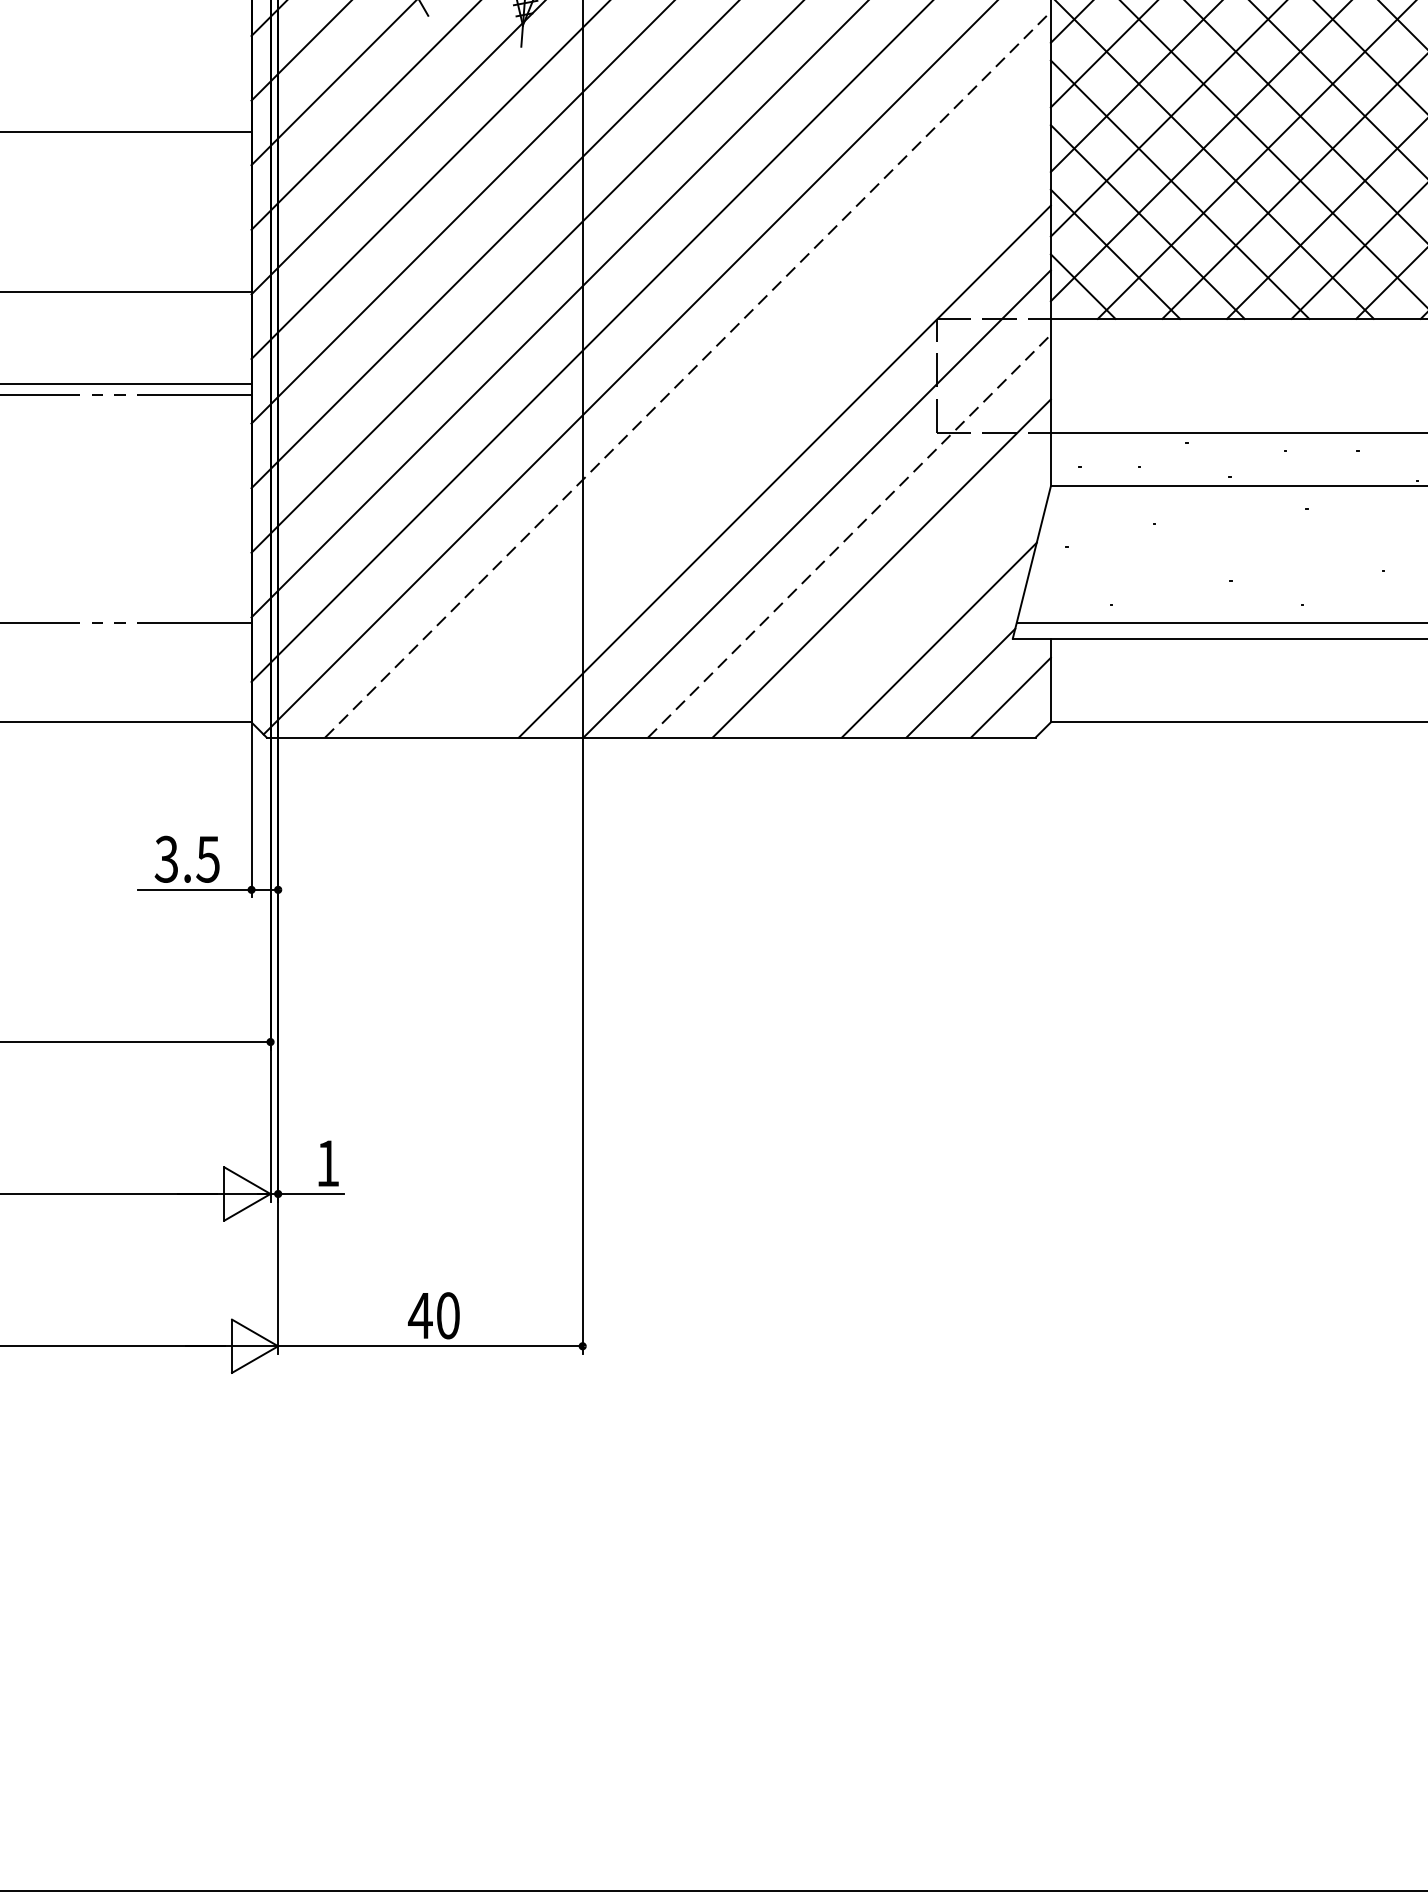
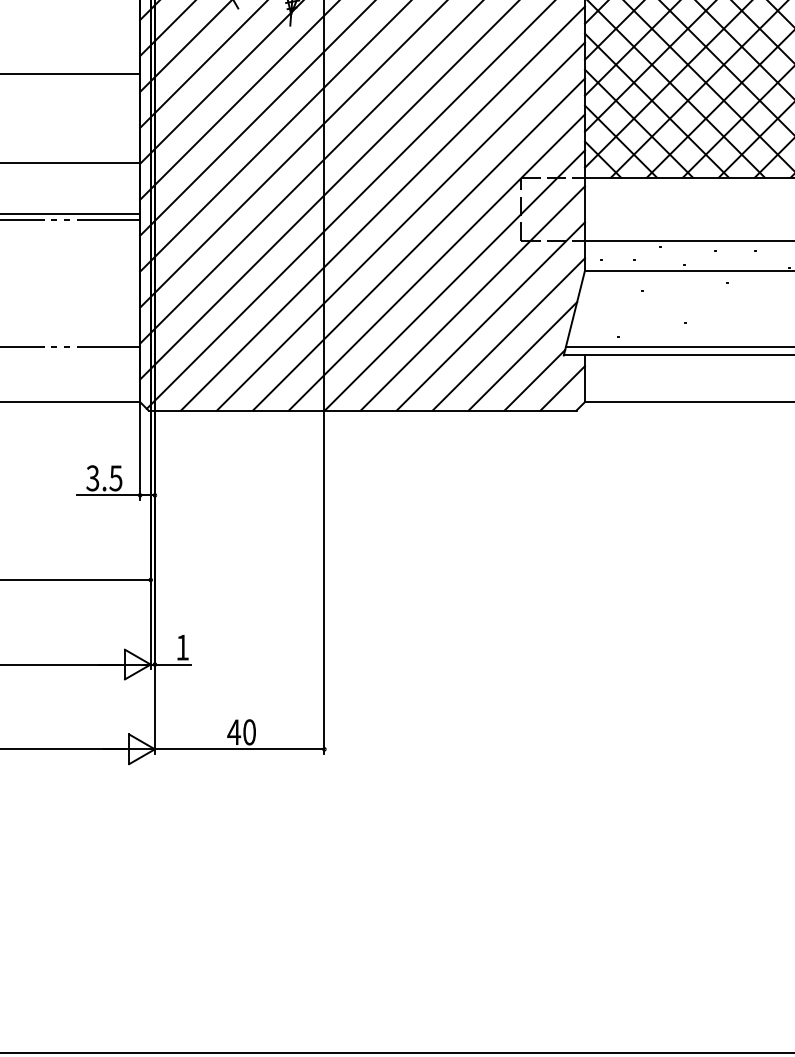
line: (688, 374) -> (383, 208), dashed -> solid
line: (719, 406) -> (400, 226), added
line: (751, 439) -> (418, 244), added
line: (848, 536) -> (472, 298), dashed -> solid
line: (913, 600) -> (508, 334), added

